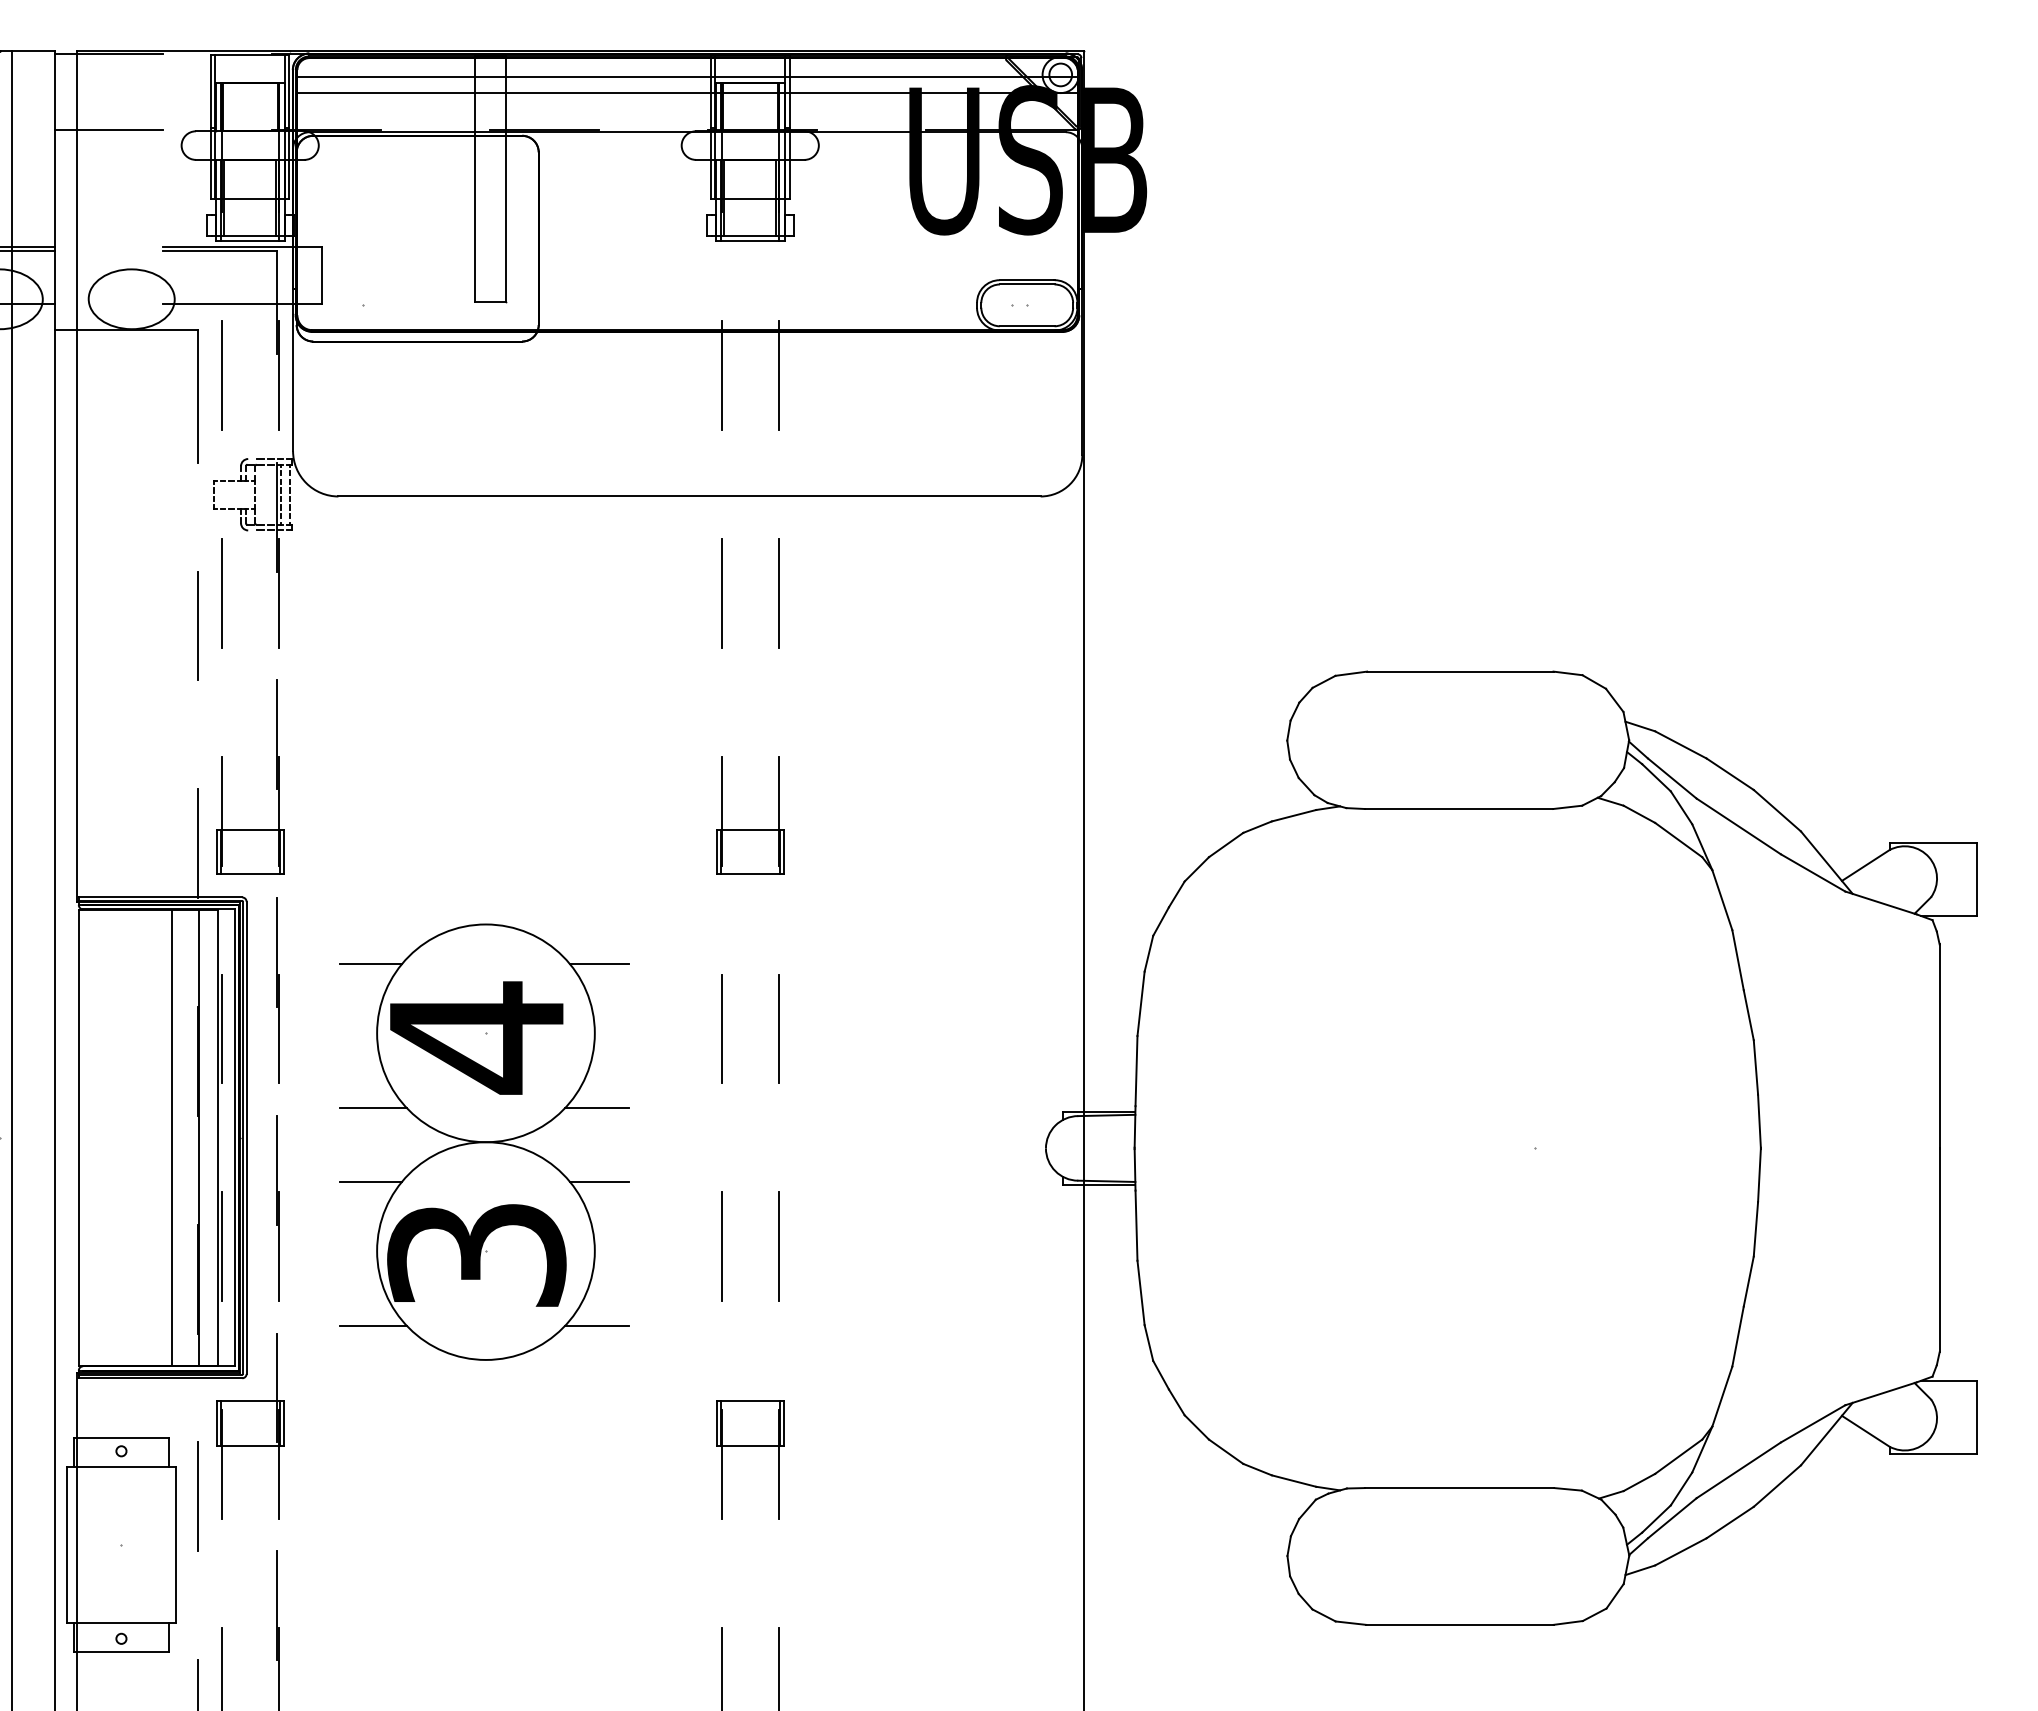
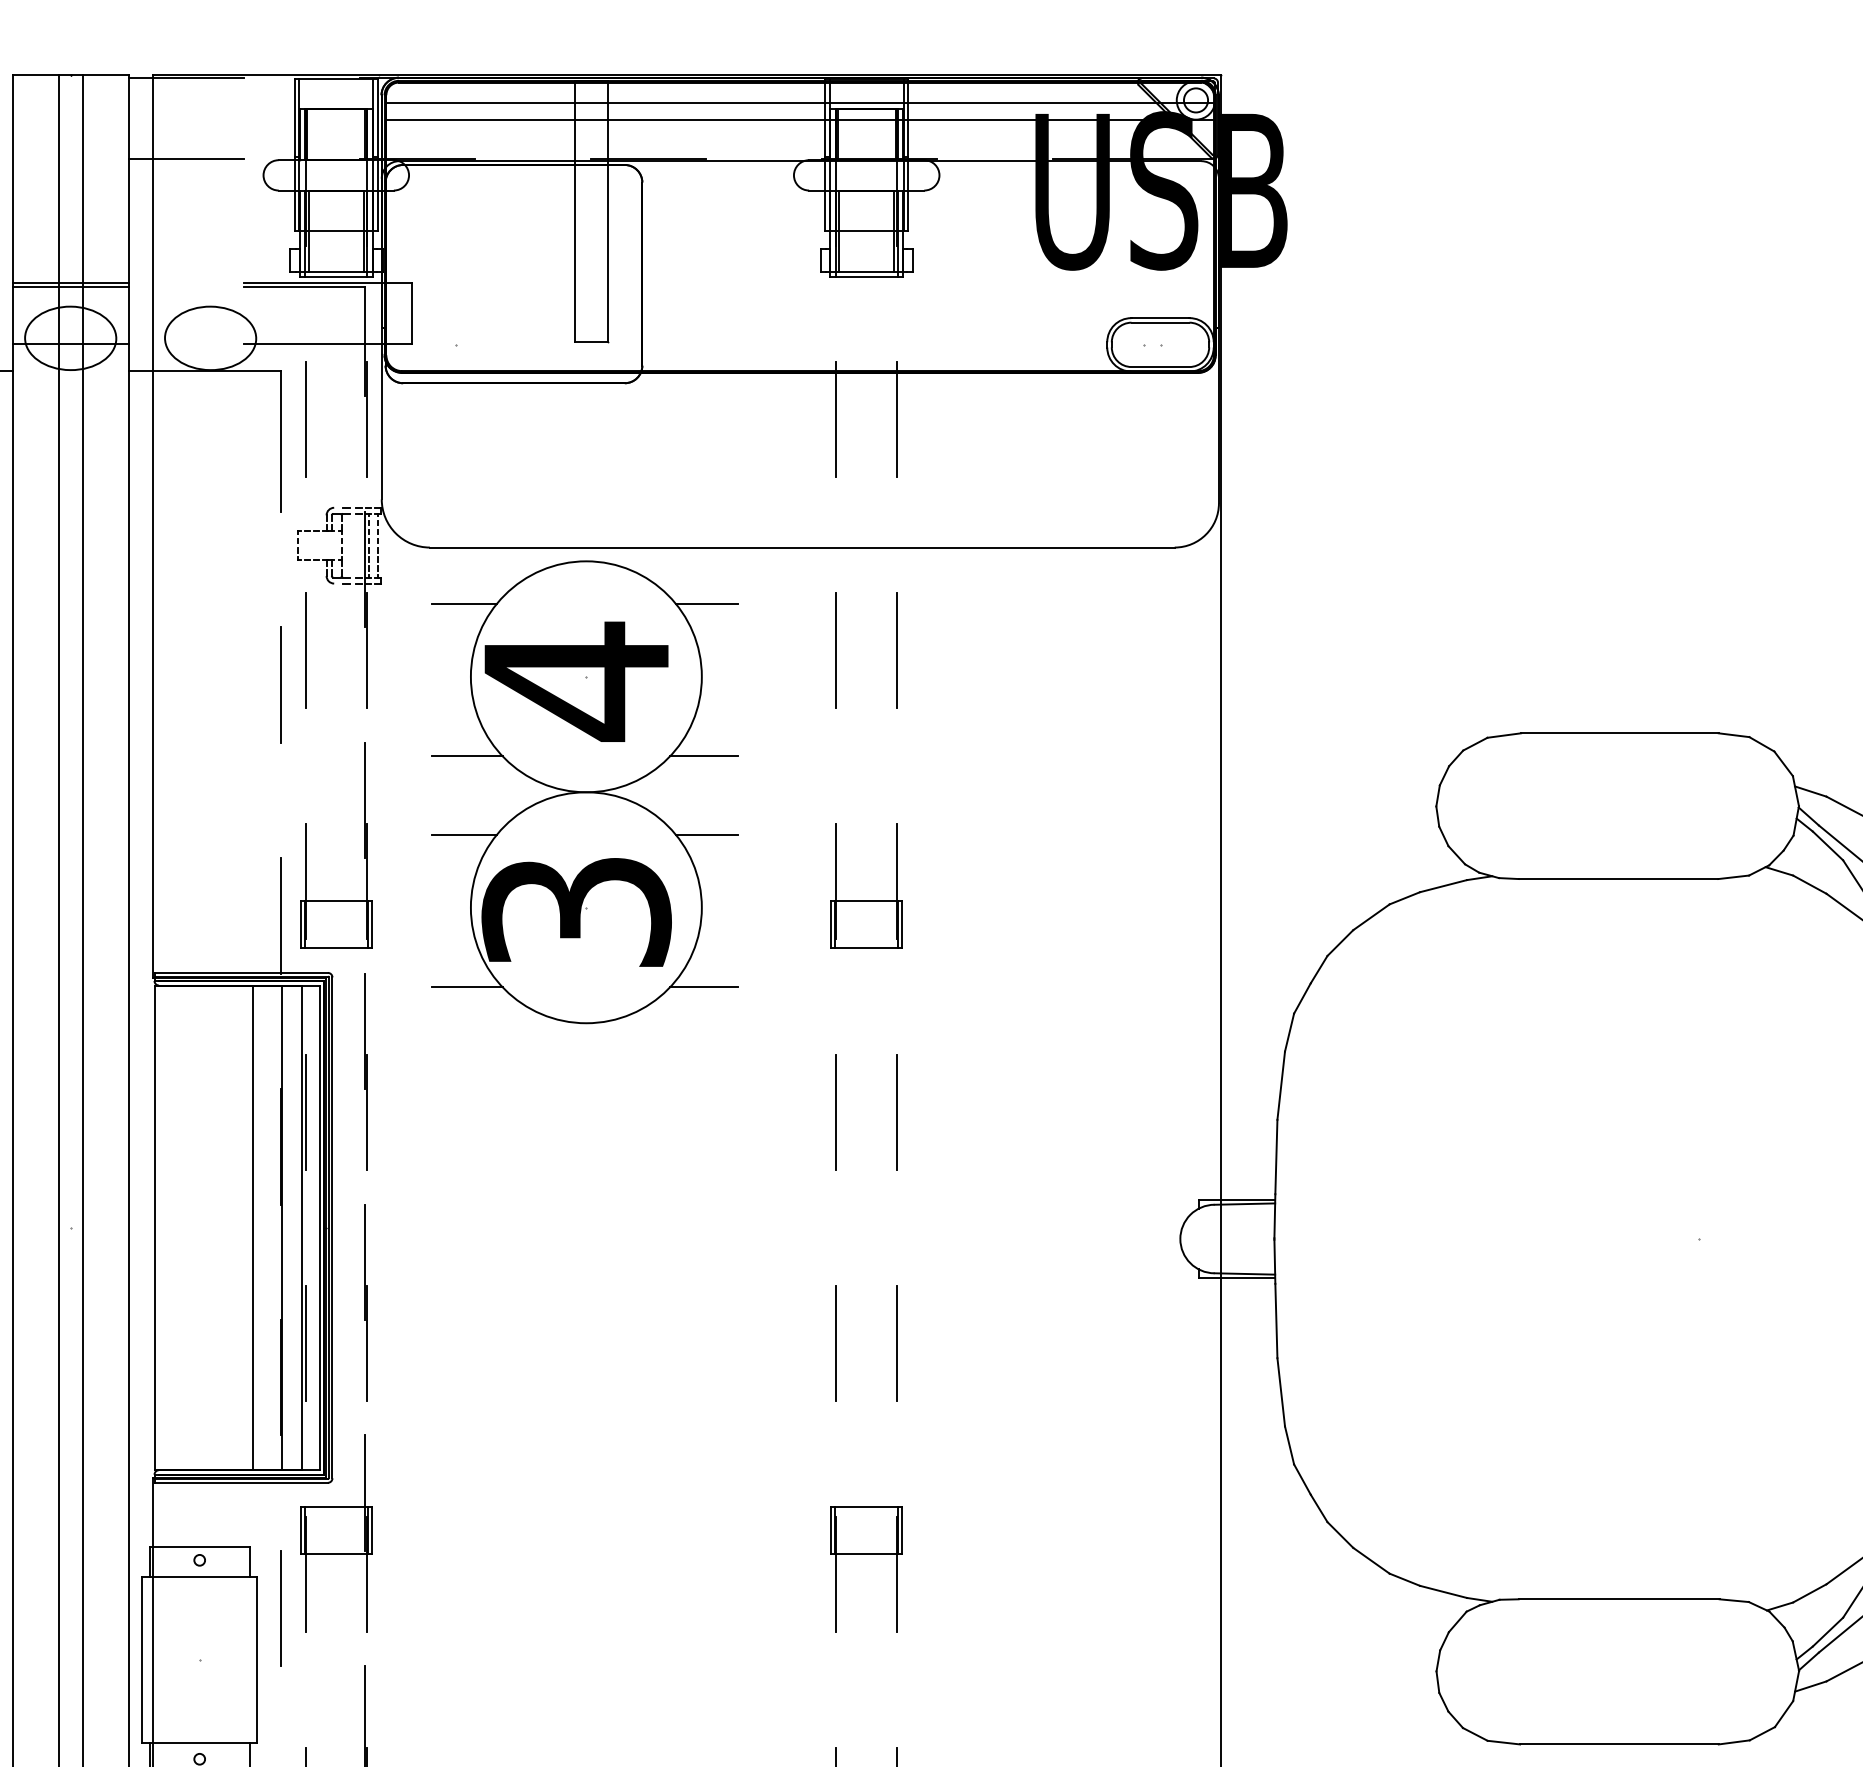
part: (484, 1141) -> (584, 791), moved

